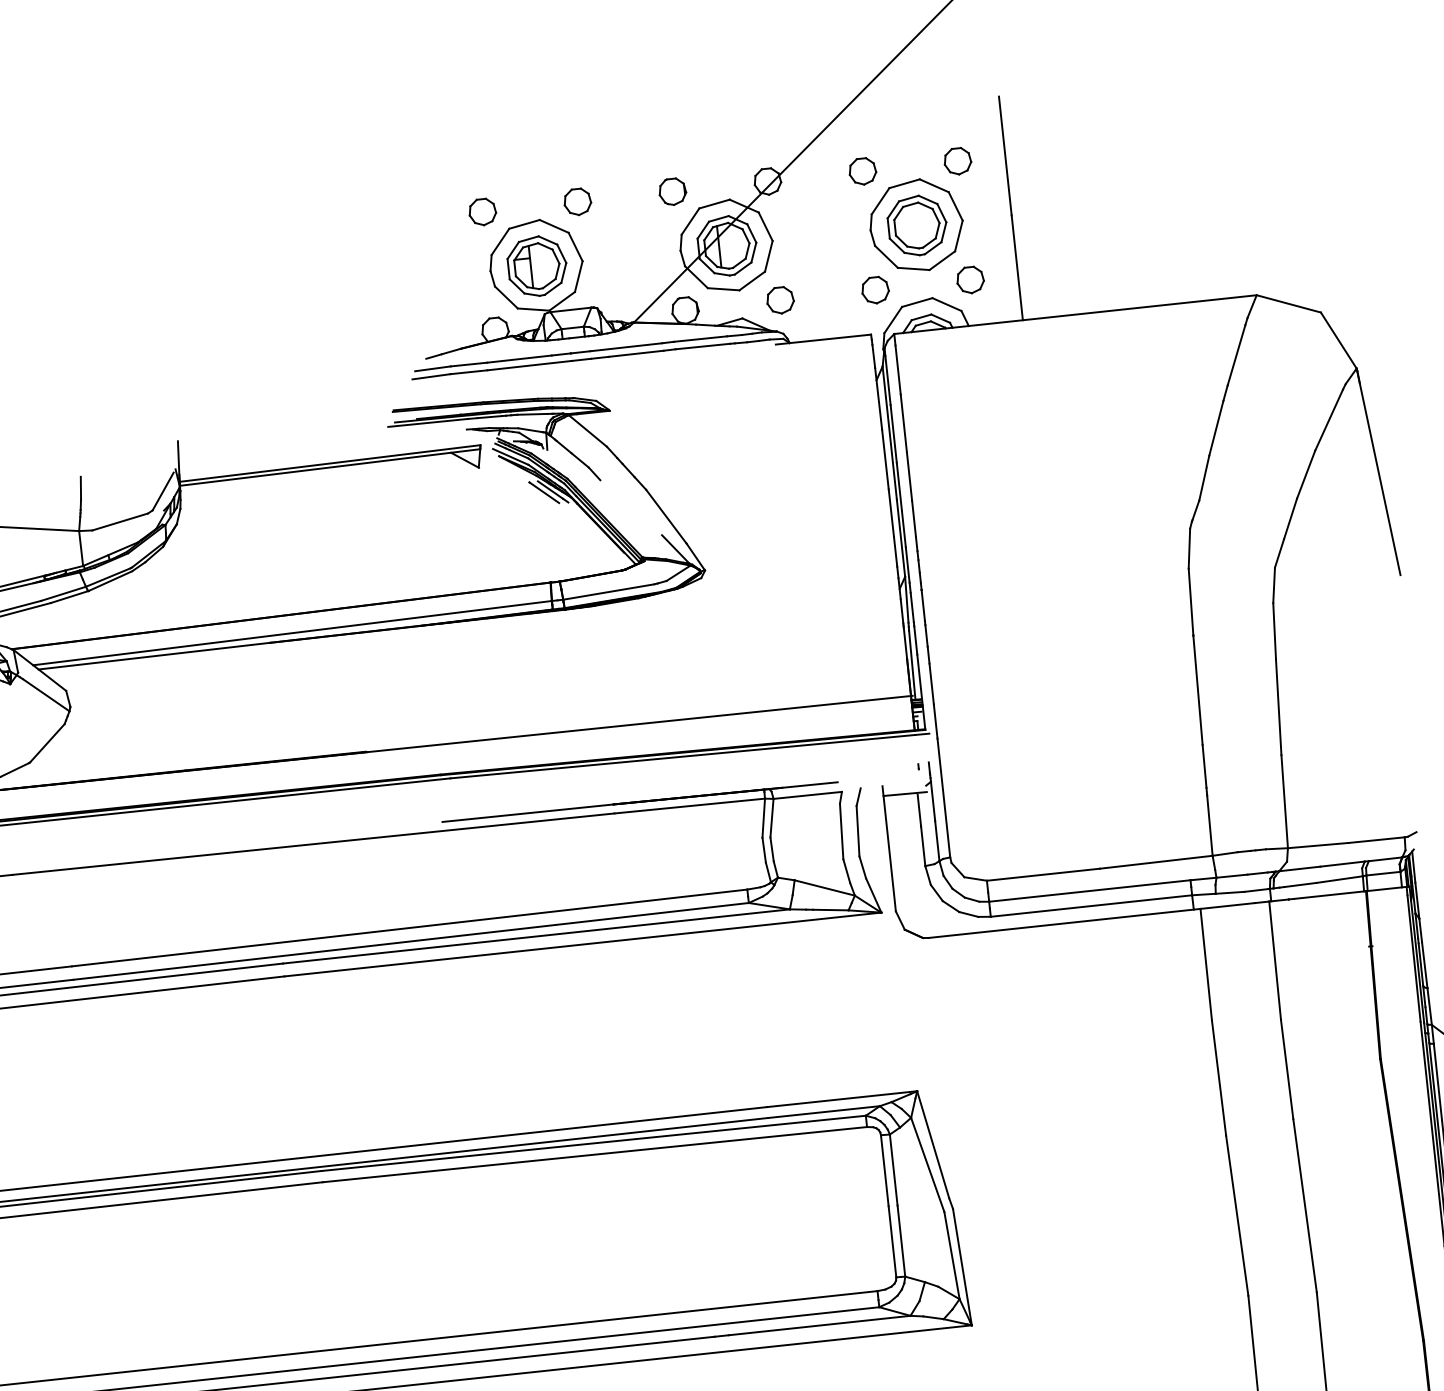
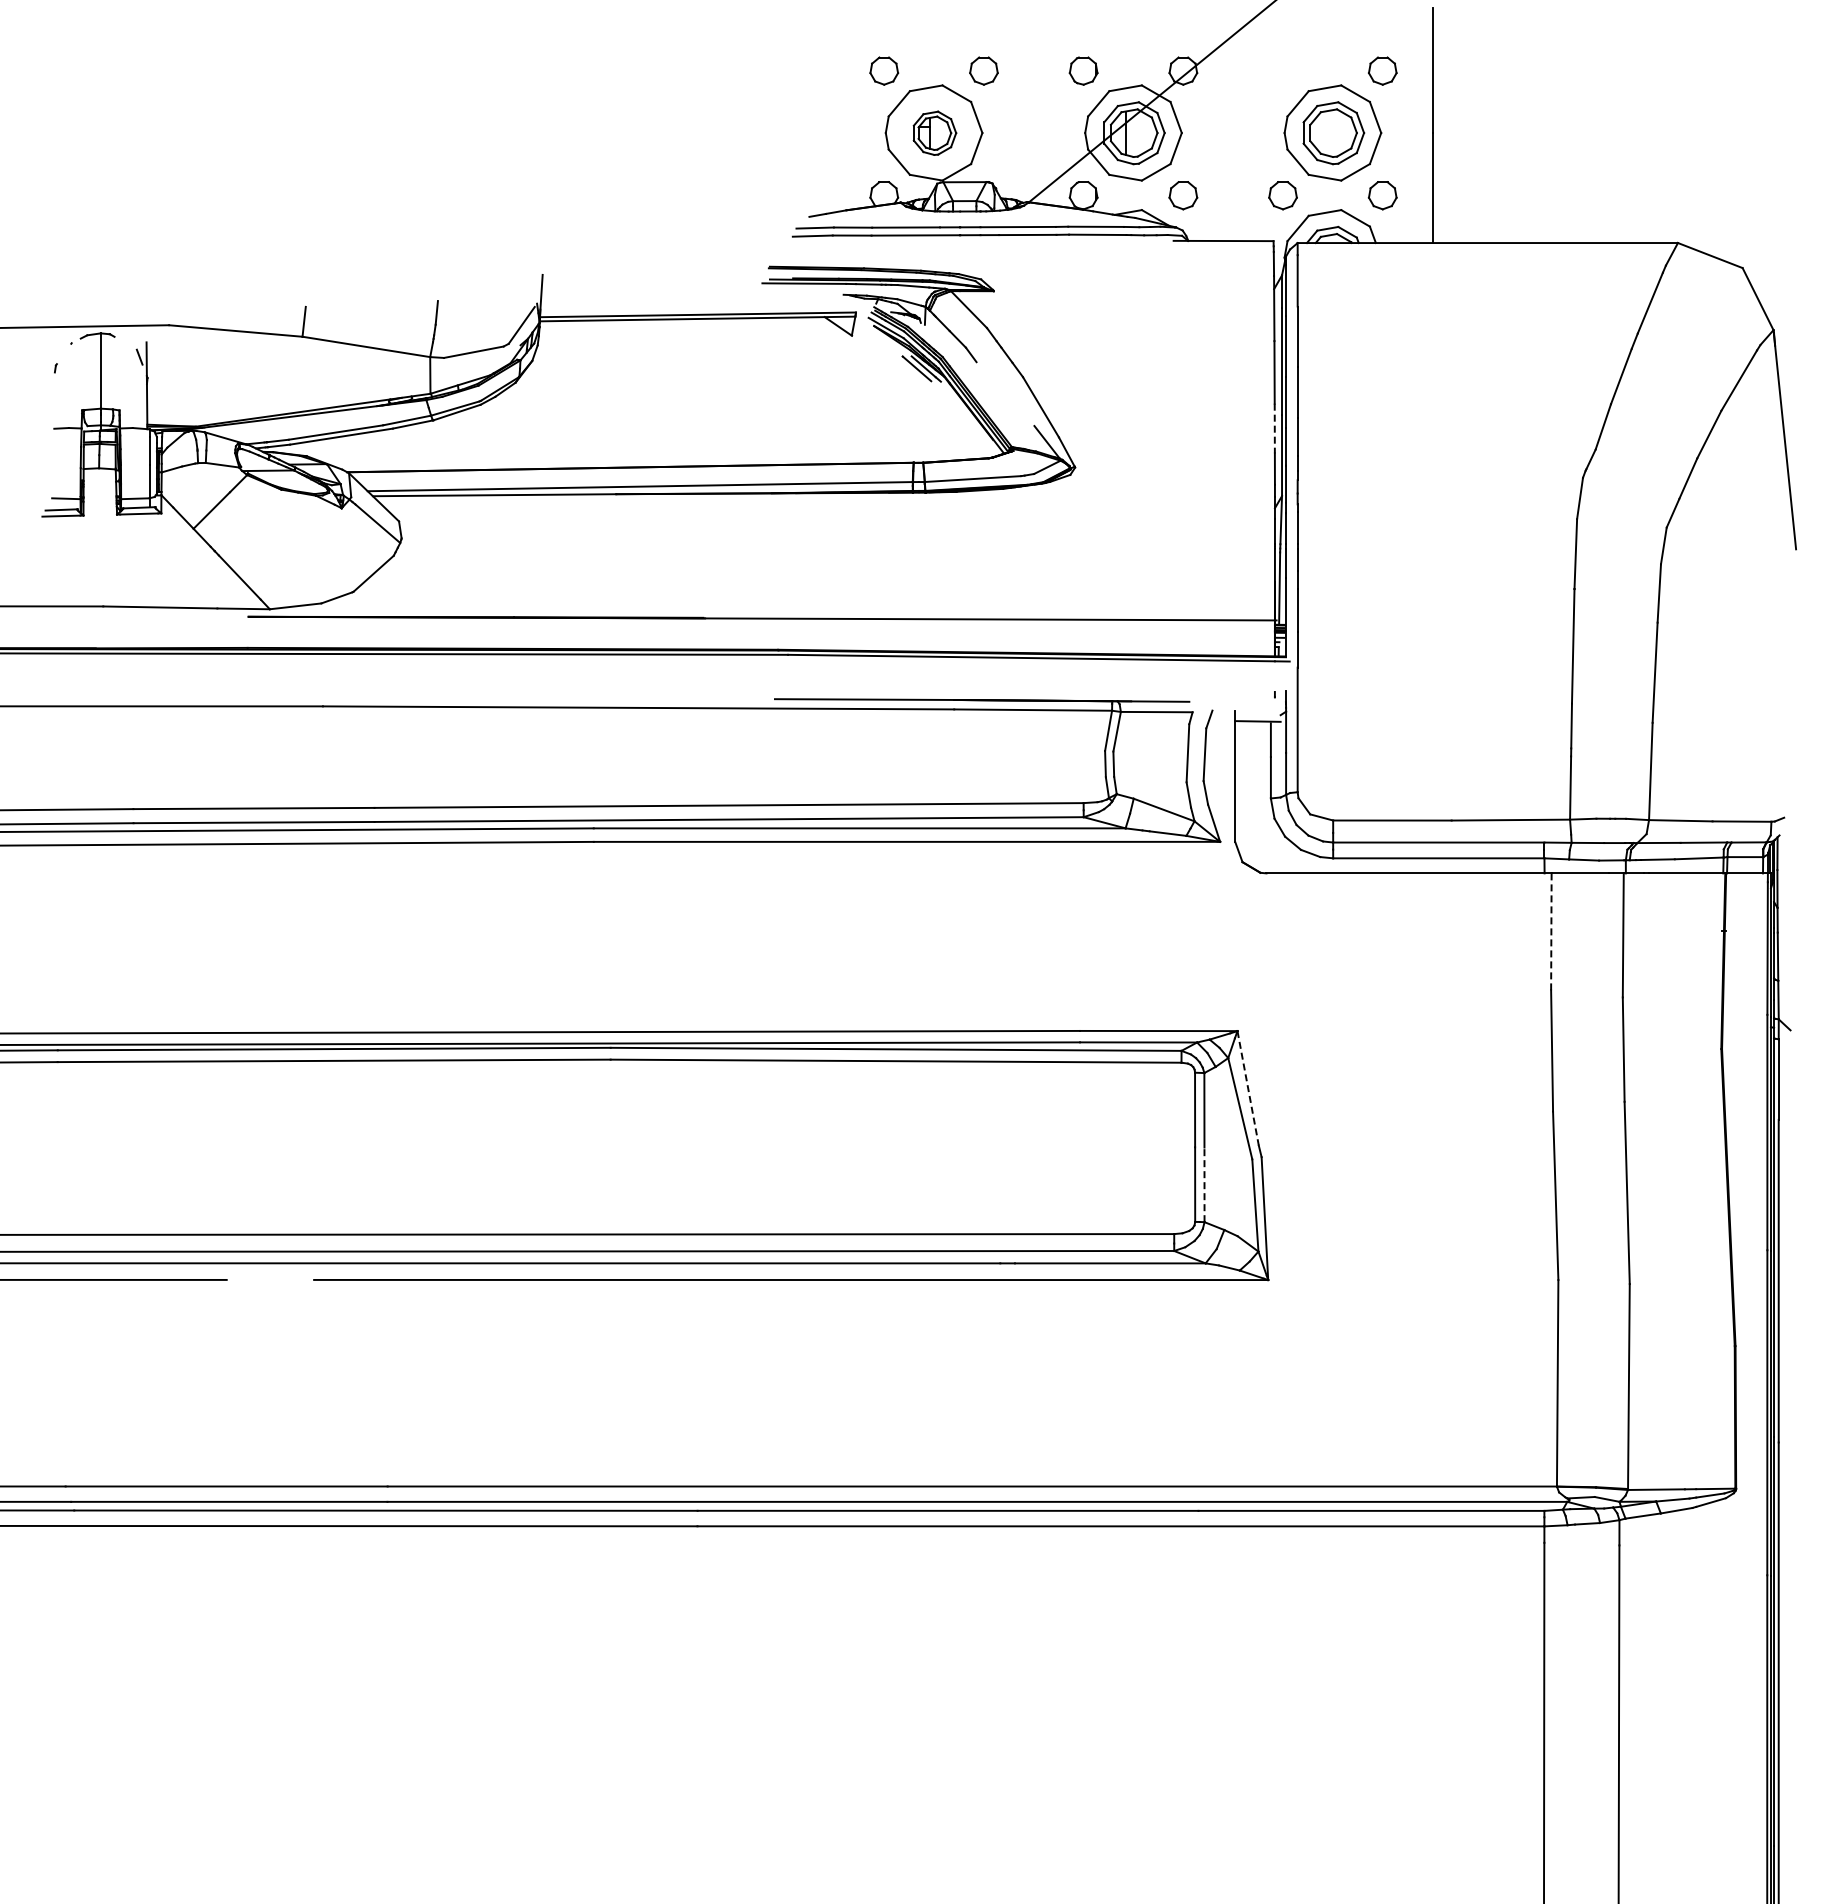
part: (862, 171) -> (1282, 70), removed
part: (536, 266) -> (934, 133), size x0.7
line: (891, 513) -> (1274, 428), solid -> dashed
line: (1206, 965) -> (1551, 932), solid -> dashed
line: (933, 1144) -> (1248, 1088), solid -> dashed
line: (901, 1240) -> (1204, 1184), solid -> dashed

